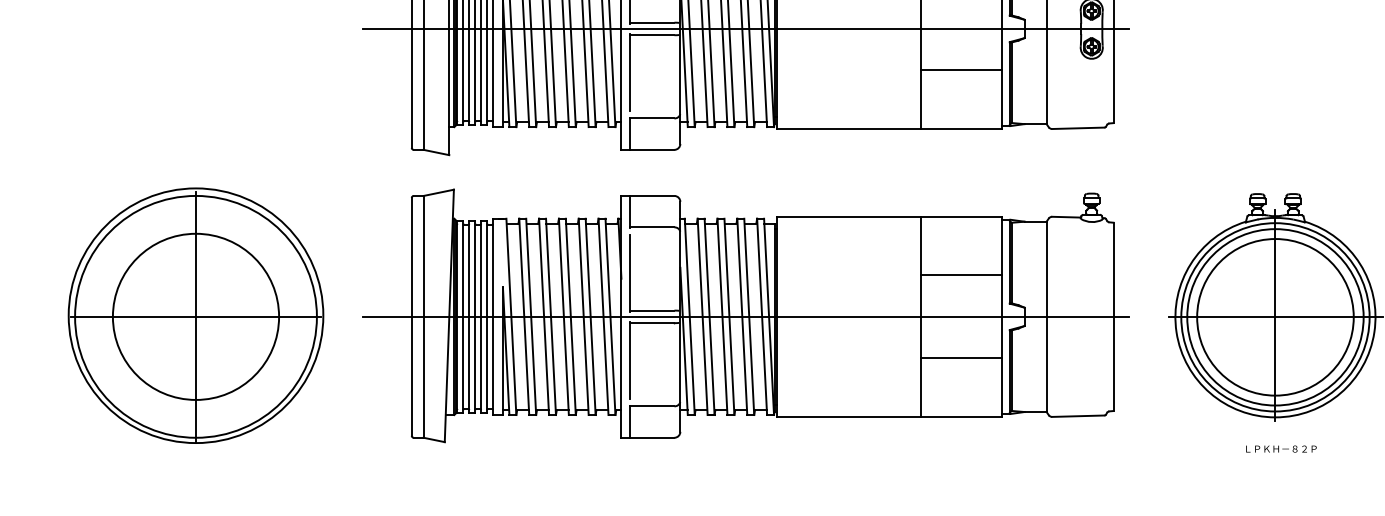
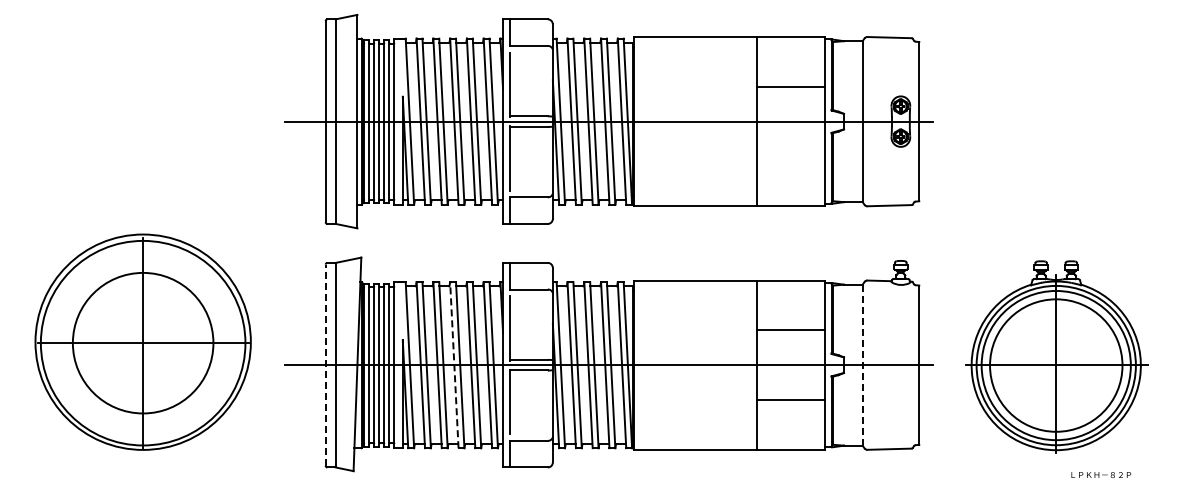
line: (961, 70) -> (790, 156), removed
part: (195, 314) -> (142, 341), moved
line: (564, 316) -> (454, 364), solid -> dashed
line: (1046, 316) -> (862, 364), solid -> dashed
line: (411, 317) -> (325, 365), solid -> dashed
text: (1281, 448) -> (1101, 474), moved

